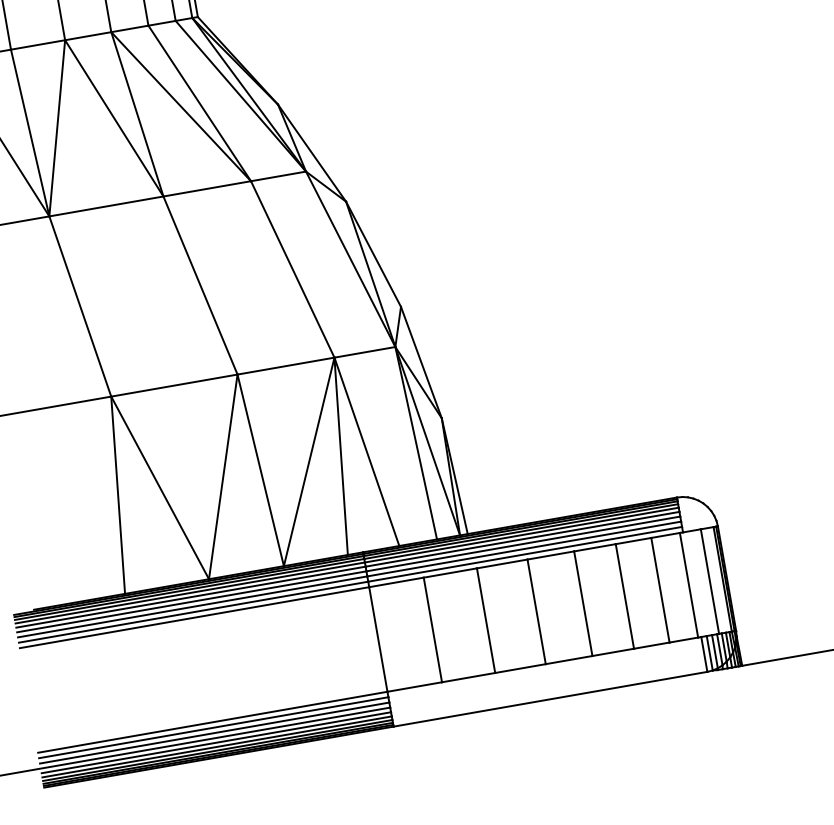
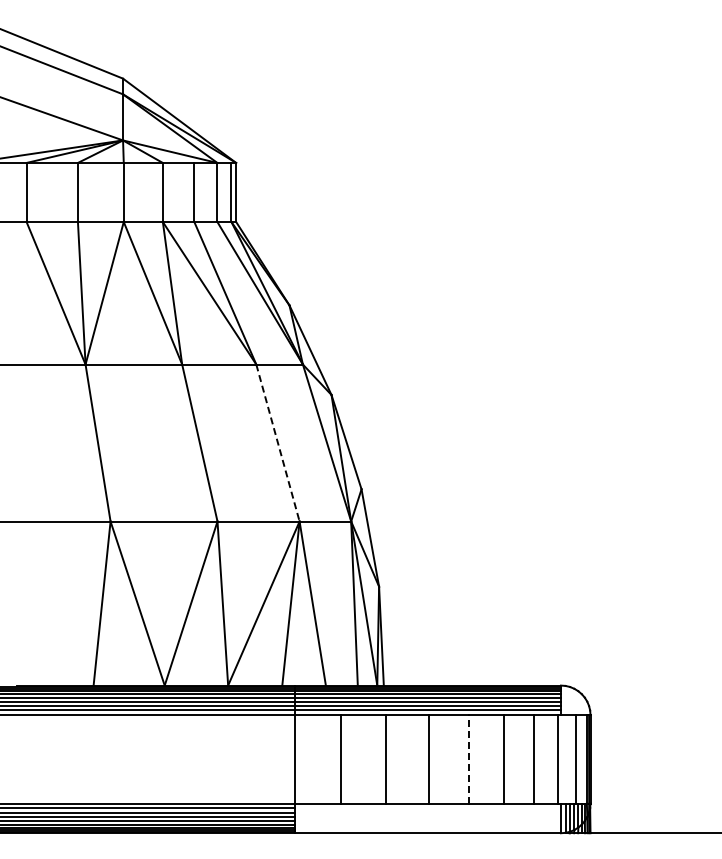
line: (293, 269) -> (278, 443), solid -> dashed
line: (582, 602) -> (468, 758), solid -> dashed

